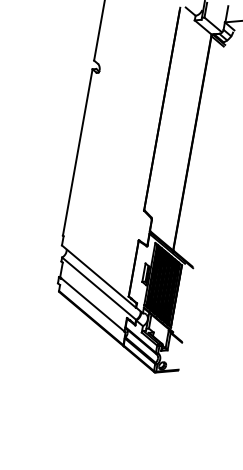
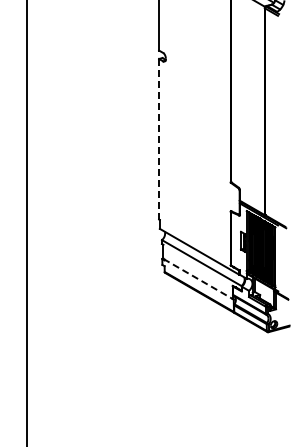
line: (78, 152) -> (159, 139), solid -> dashed
line: (92, 304) -> (198, 278), solid -> dashed

